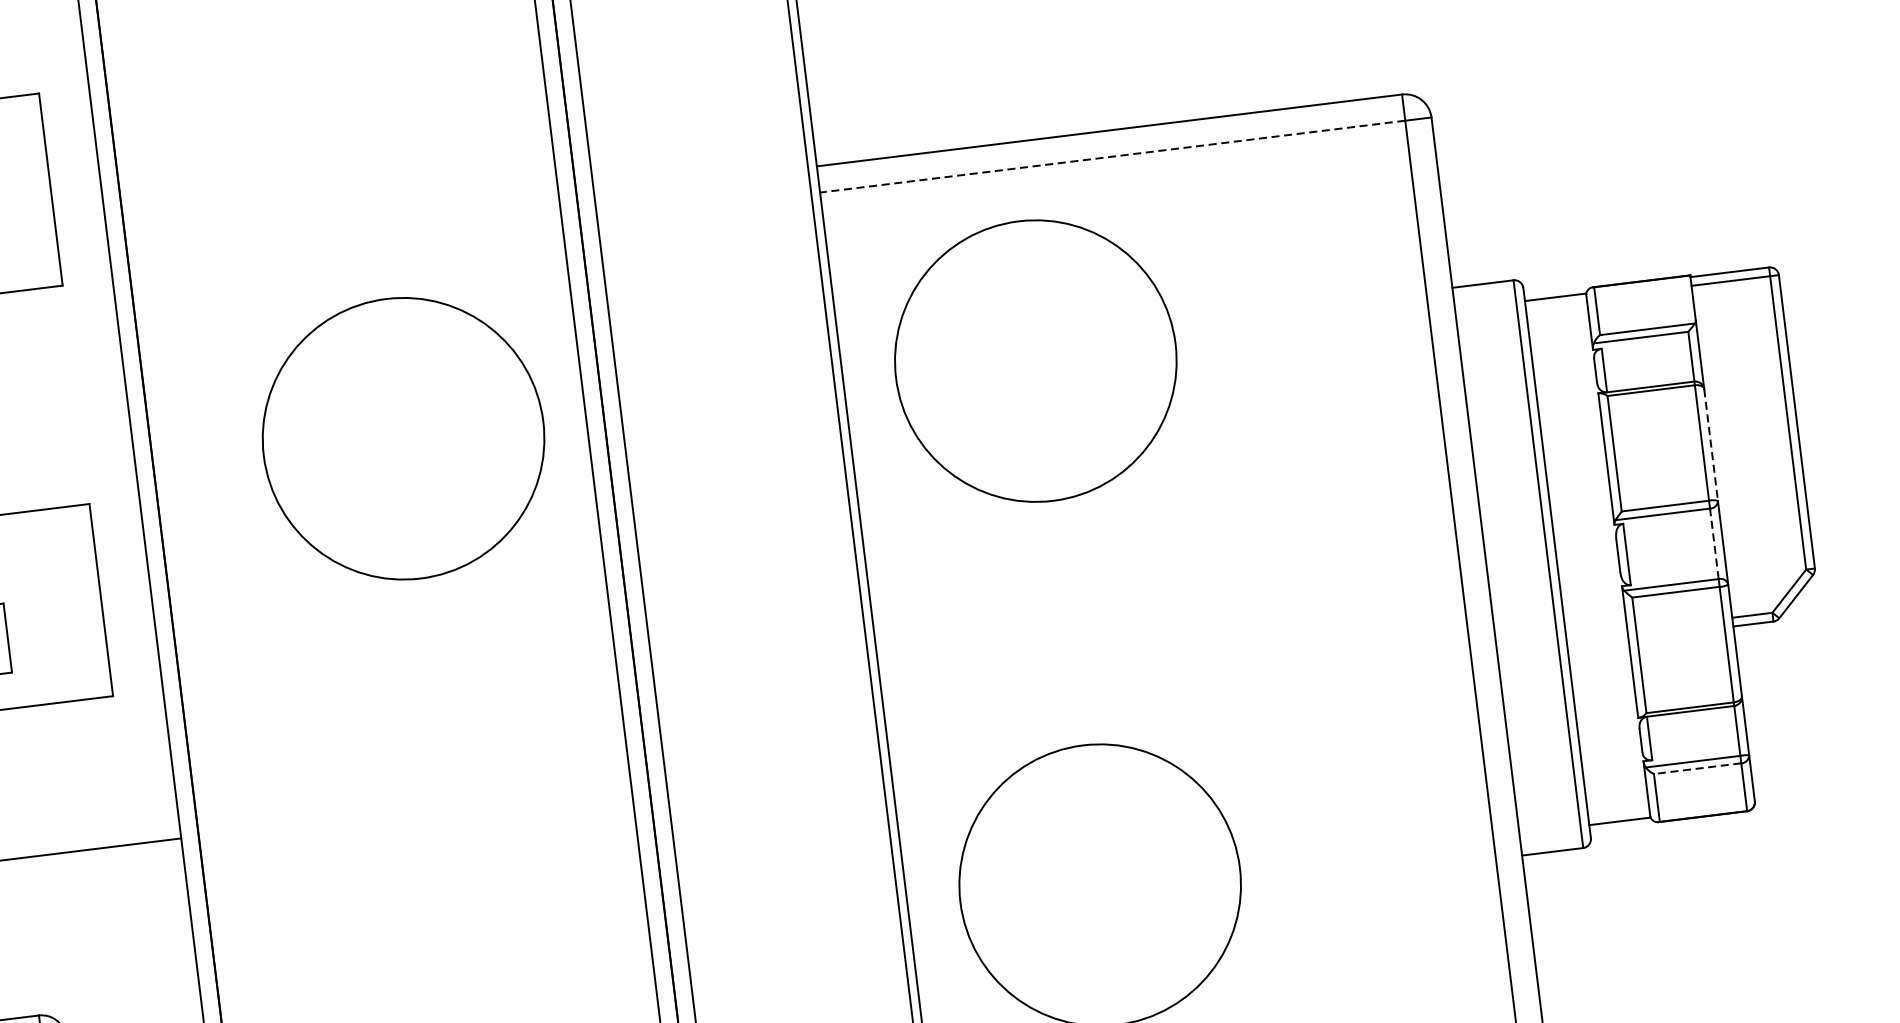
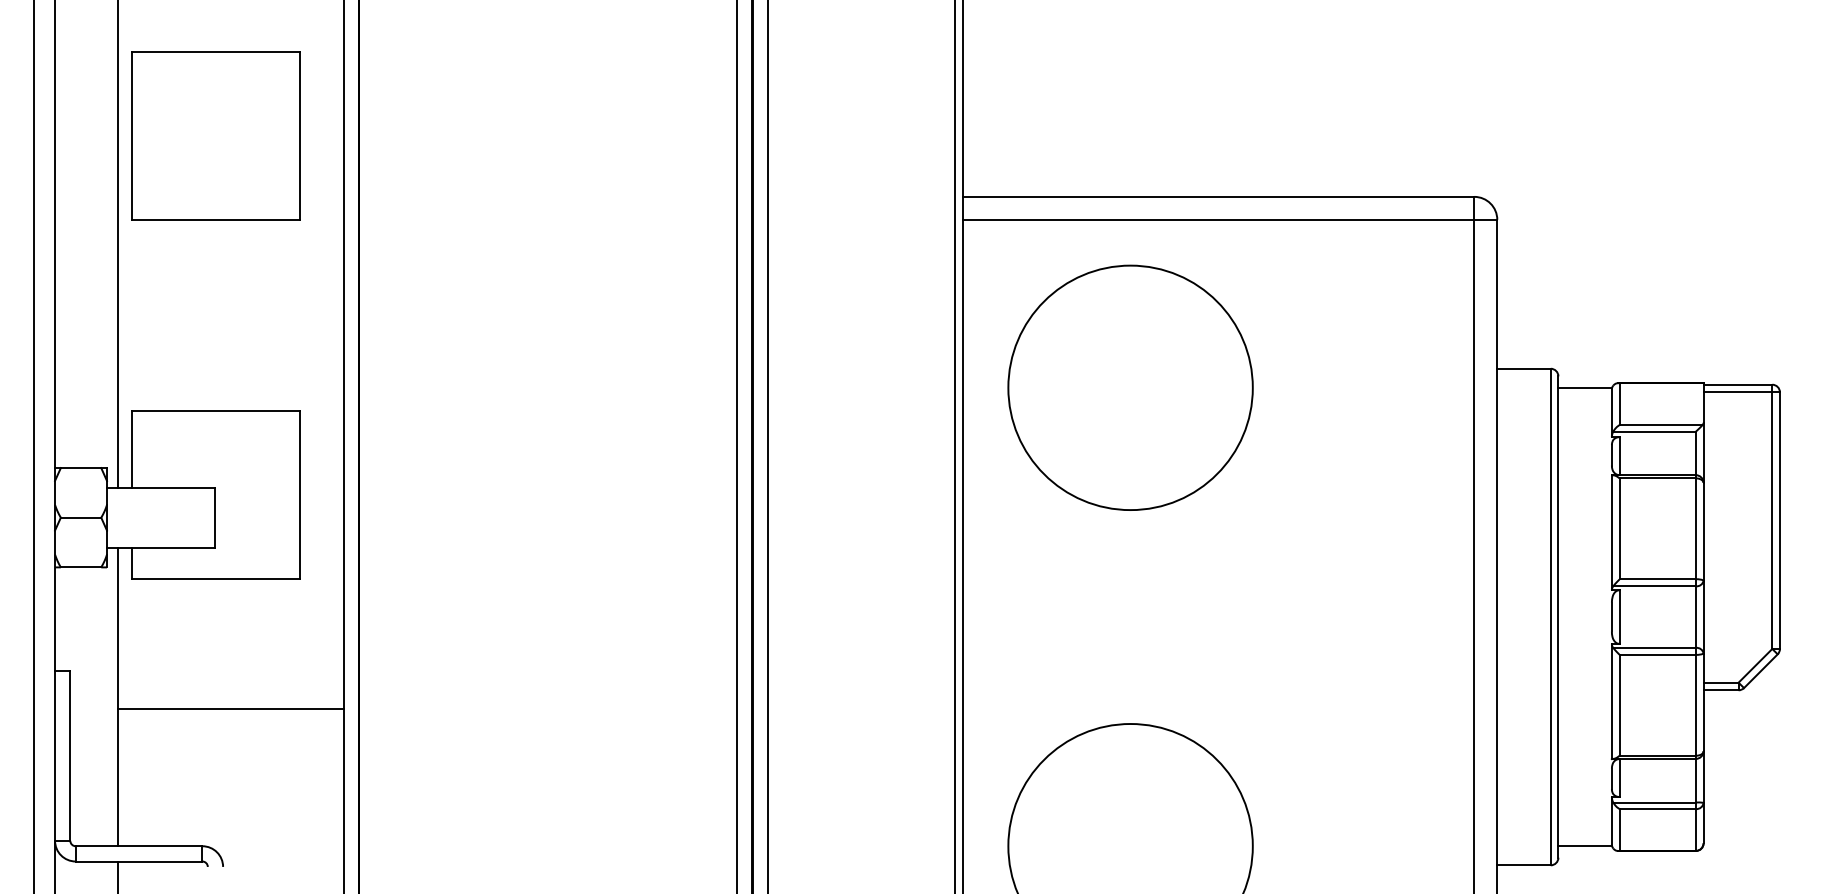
line: (1112, 156) -> (1218, 219), dashed -> solid
circle: (403, 438) -> (577, 387), removed
line: (1711, 444) -> (1703, 531), dashed -> solid
line: (1713, 544) -> (1695, 617), dashed -> solid
line: (1697, 769) -> (1657, 809), dashed -> solid

